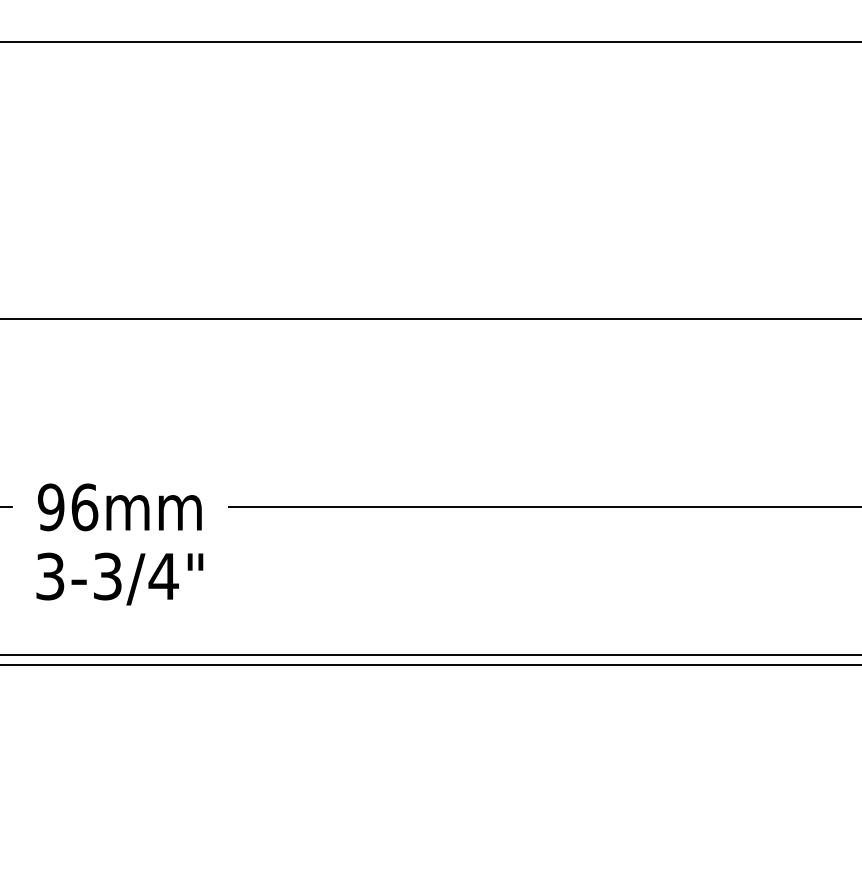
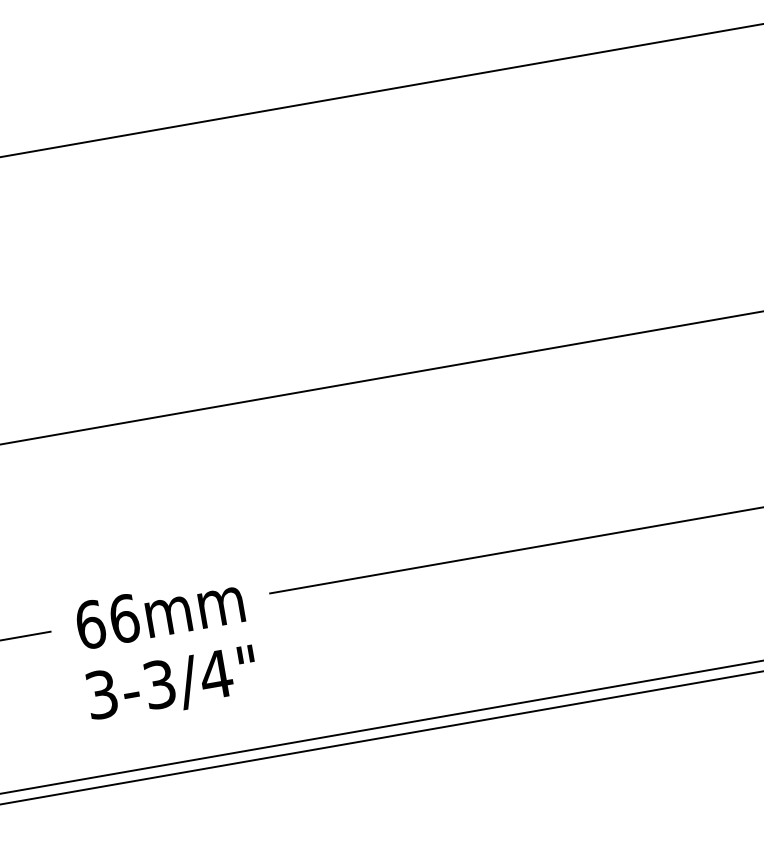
text: (51, 507) -> (90, 624), 96 -> 66

